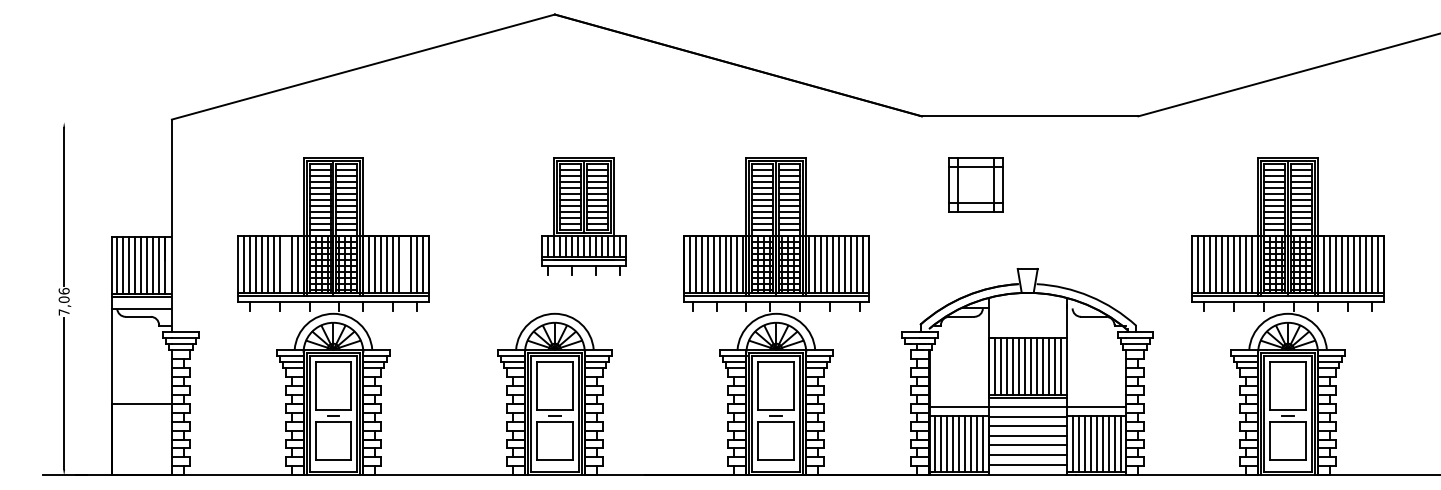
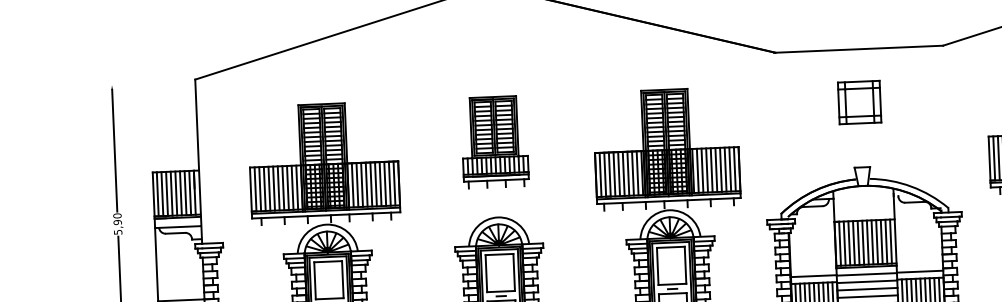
part: (975, 184) -> (859, 102), moved
part: (583, 216) -> (494, 142), moved
line: (285, 264) -> (287, 188), added
line: (405, 264) -> (380, 184), added
text: (63, 301) -> (117, 223), 7,06 -> 5,90

